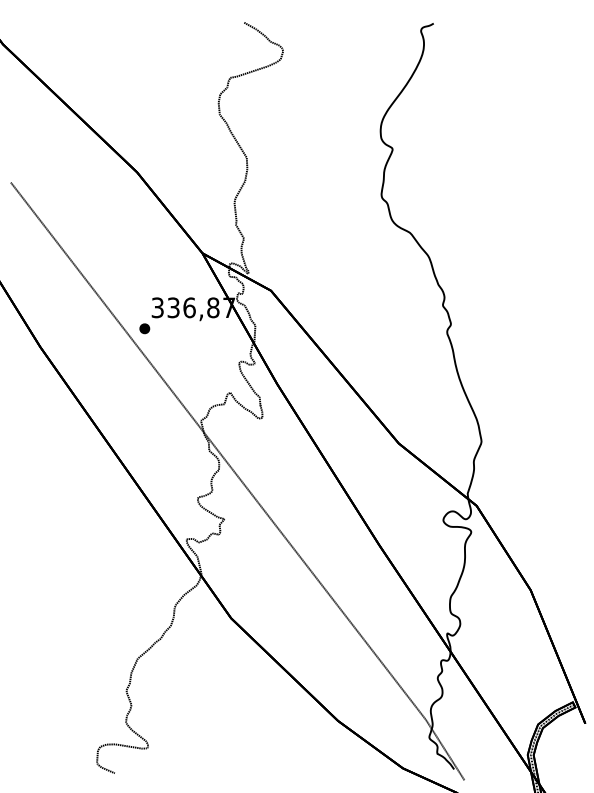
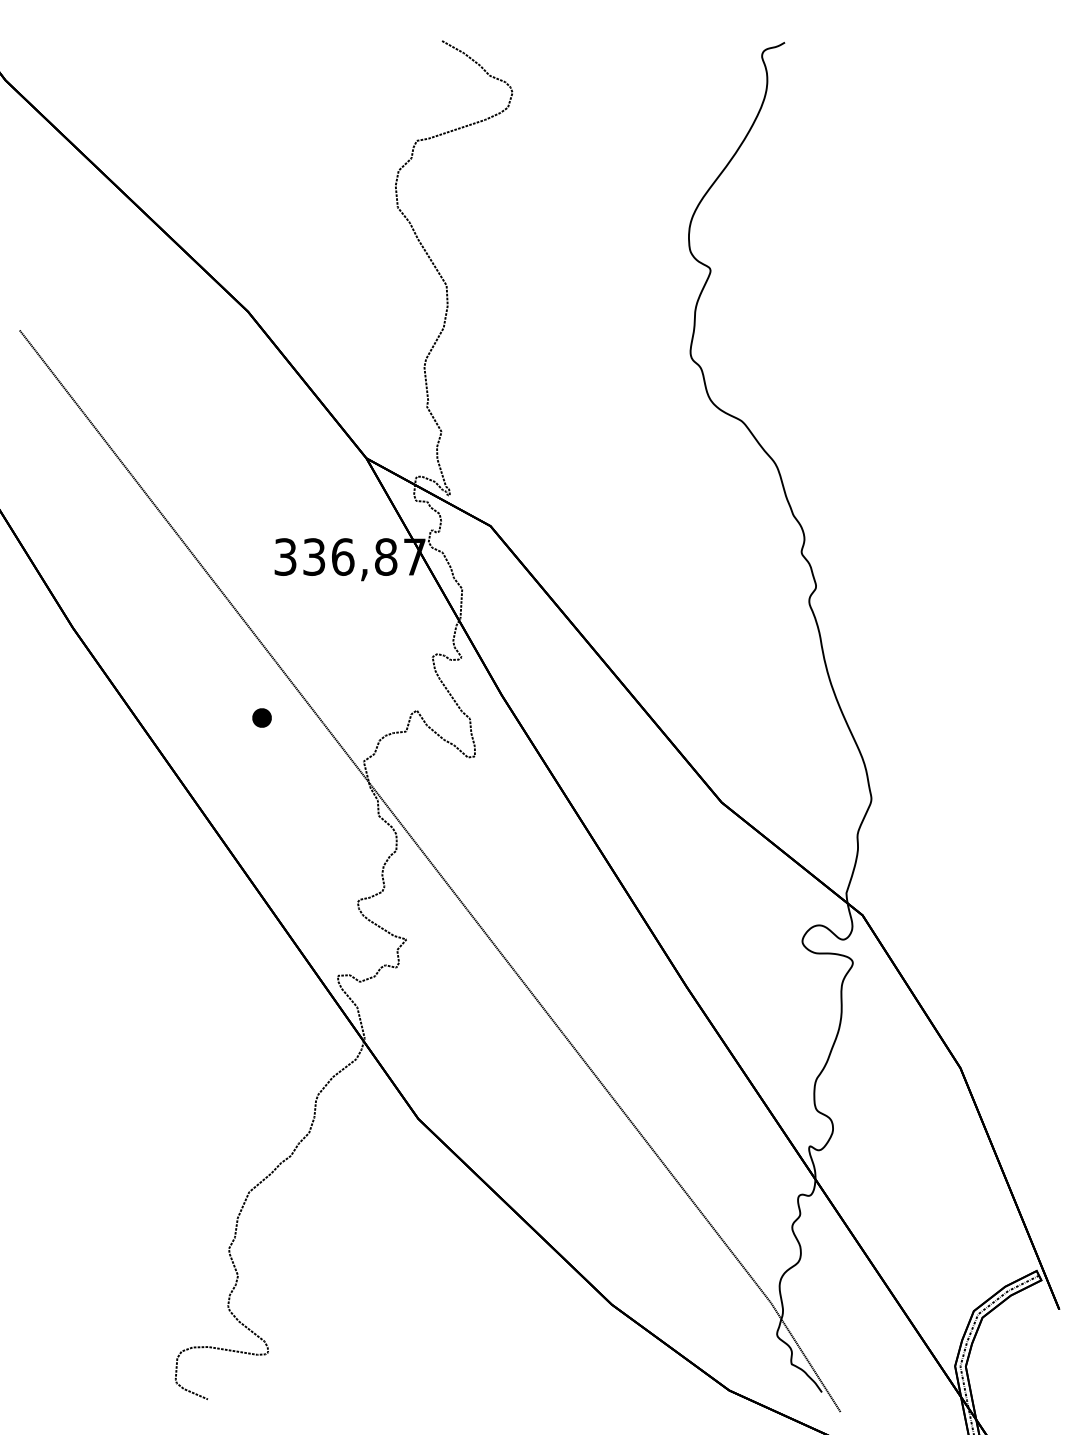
part: (144, 328) -> (261, 717), moved

